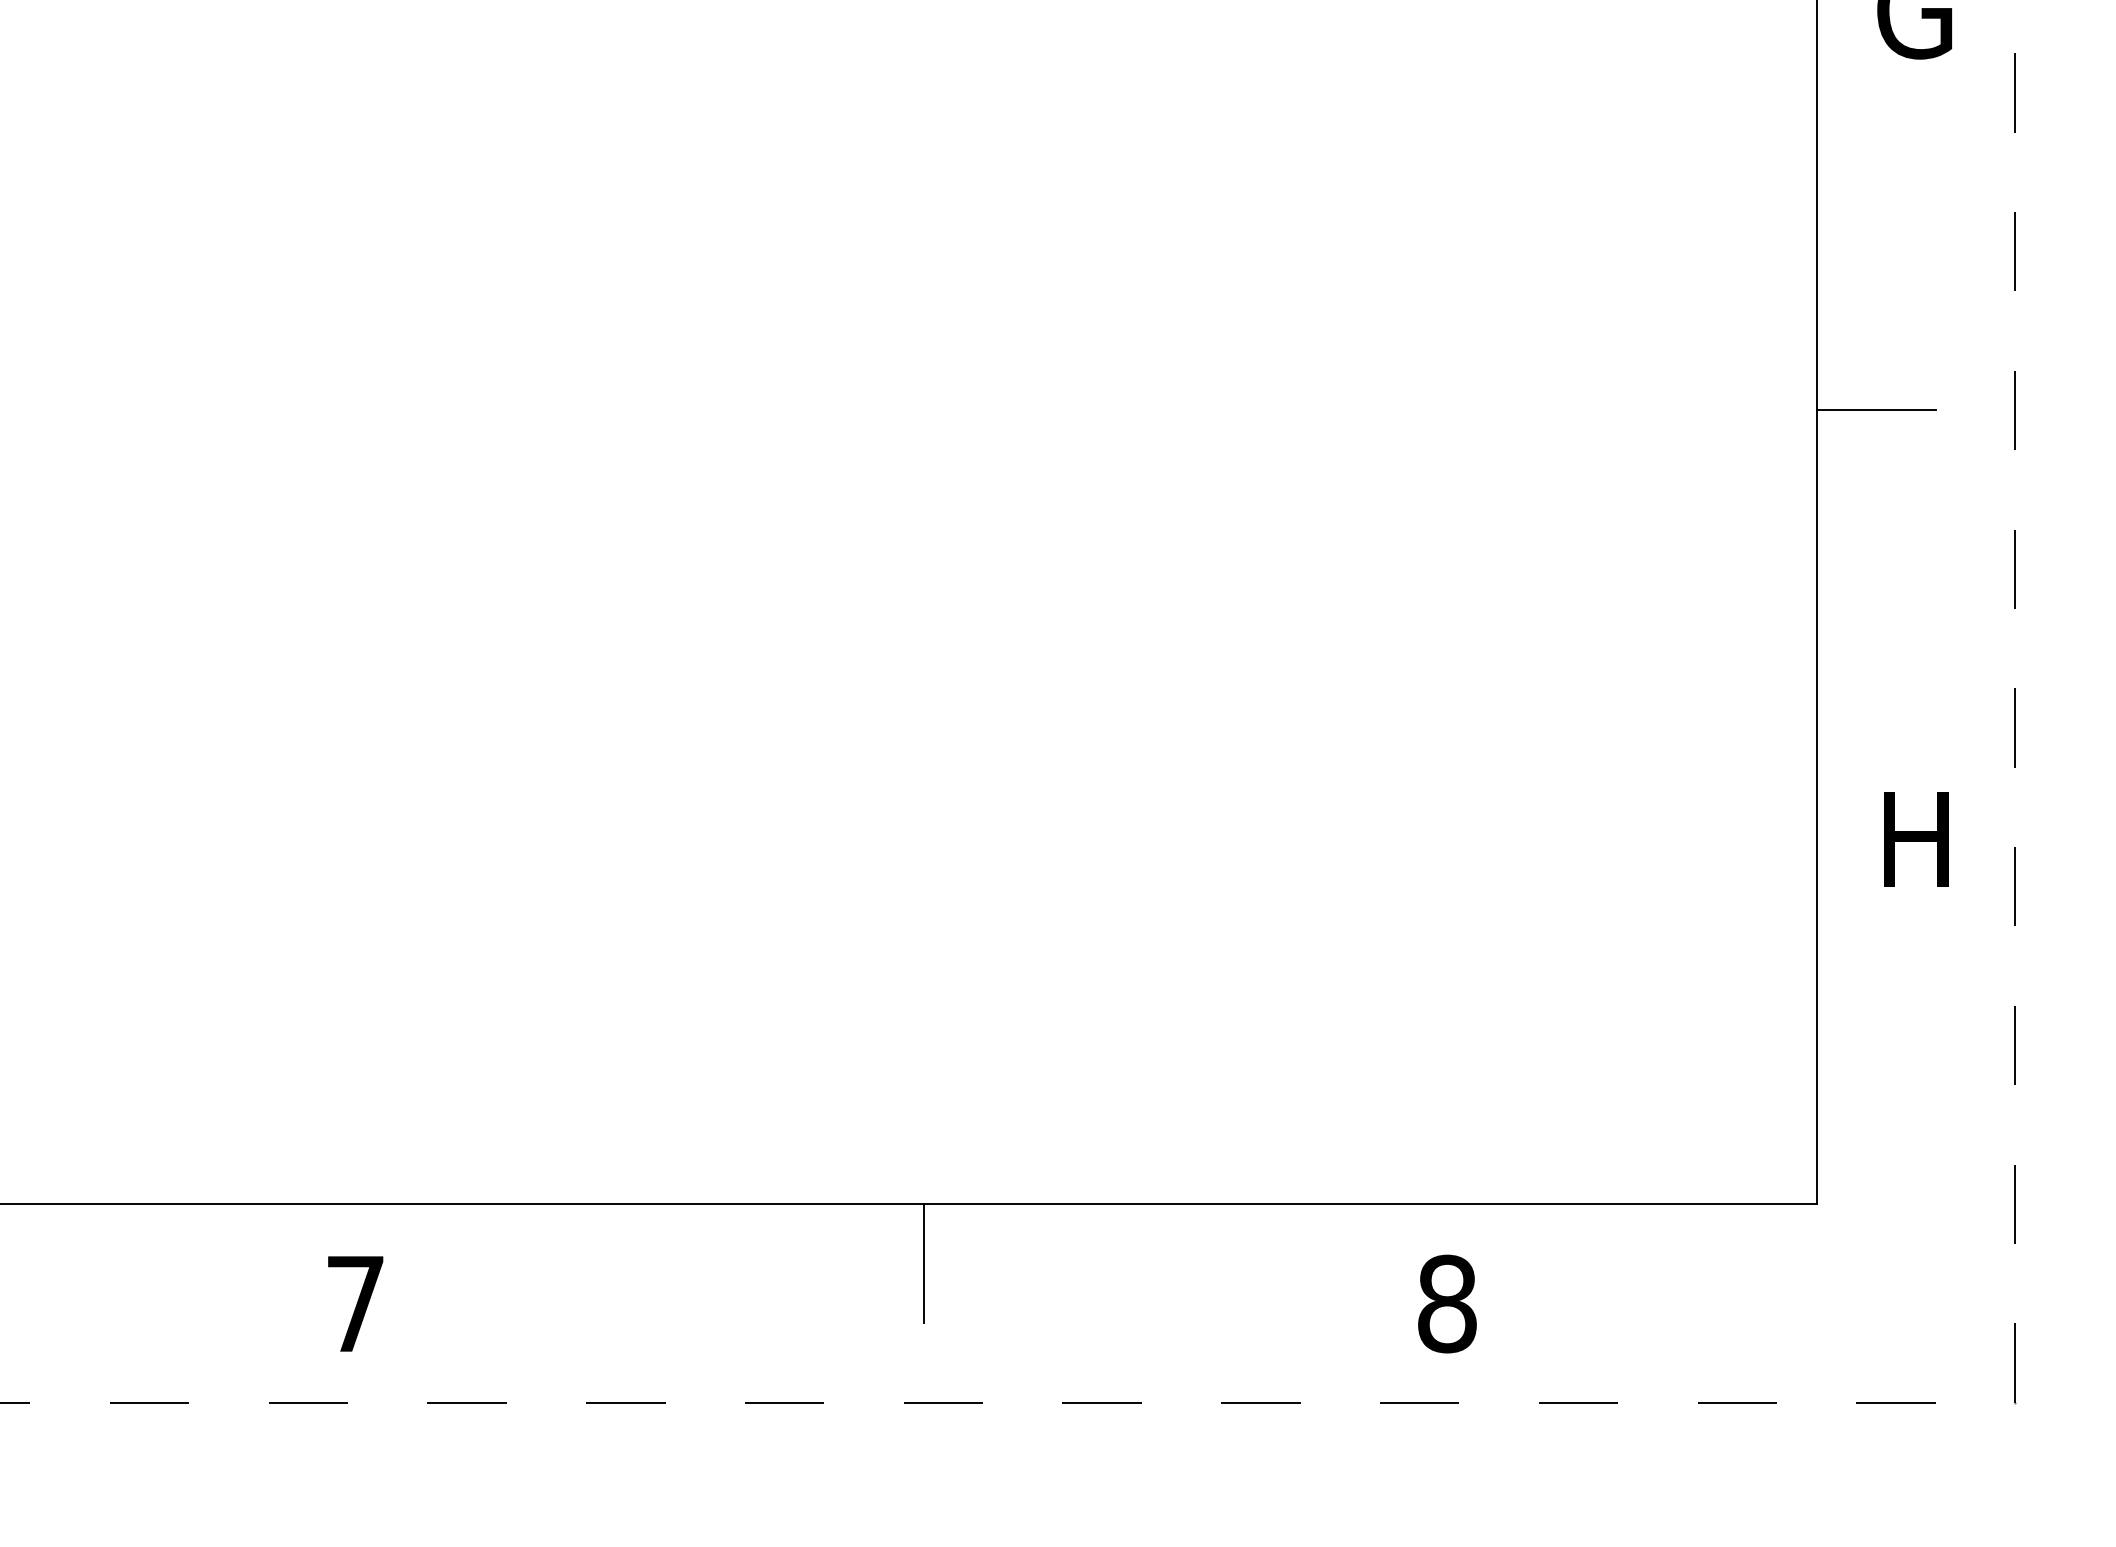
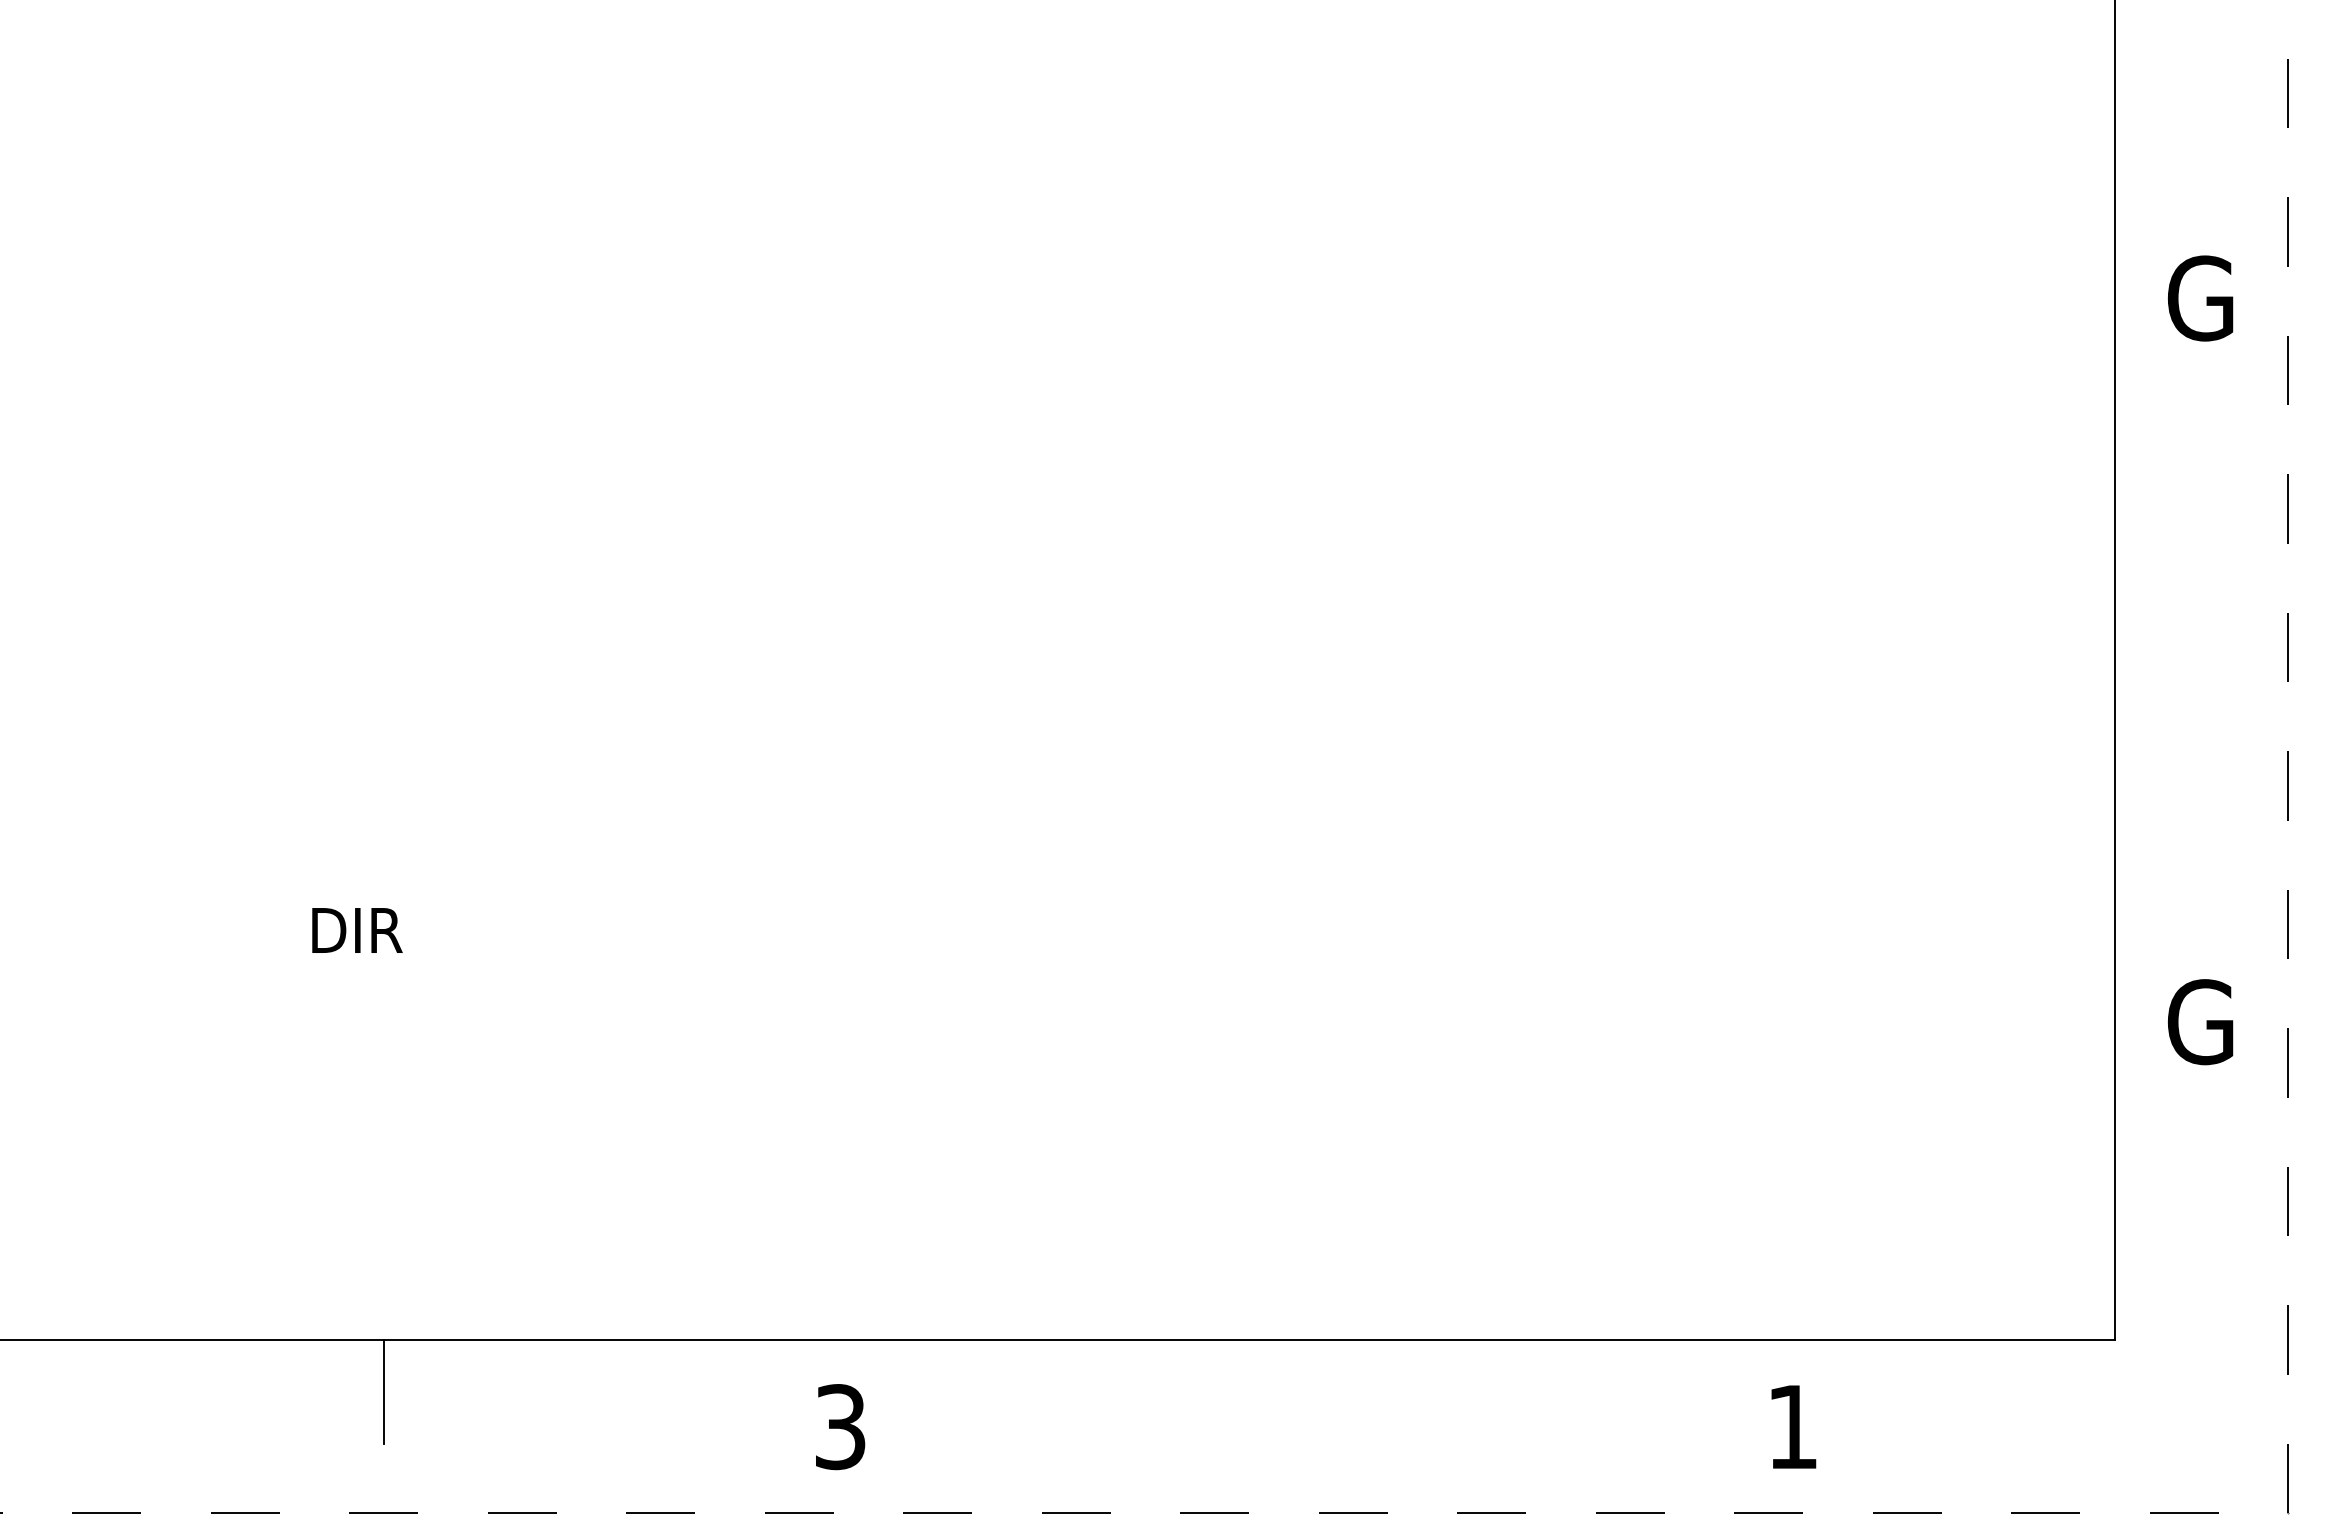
line: (1875, 410) -> (2166, 647), removed
text: (1914, 840) -> (2200, 1022), H -> G
line: (923, 1263) -> (1335, 1391), removed
text: (355, 1304) -> (840, 1427), 7 -> 3
text: (1446, 1304) -> (1792, 1427), 8 -> 1

